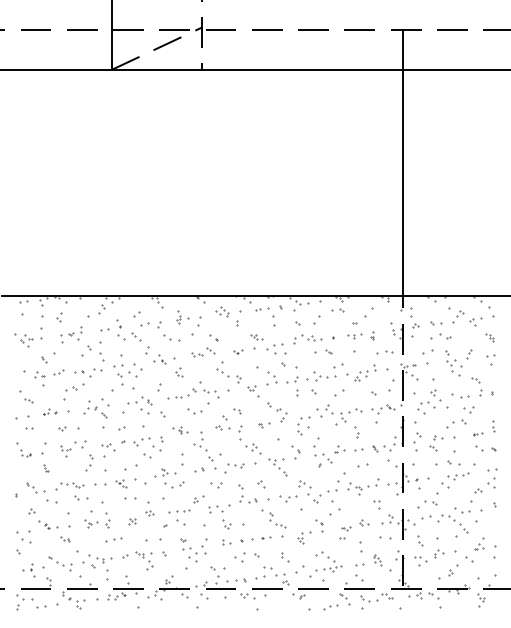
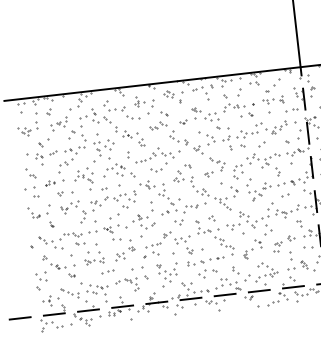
part: (179, 429) -> (146, 184), size x1.43
part: (131, 521) -> (119, 256), size x1.67

